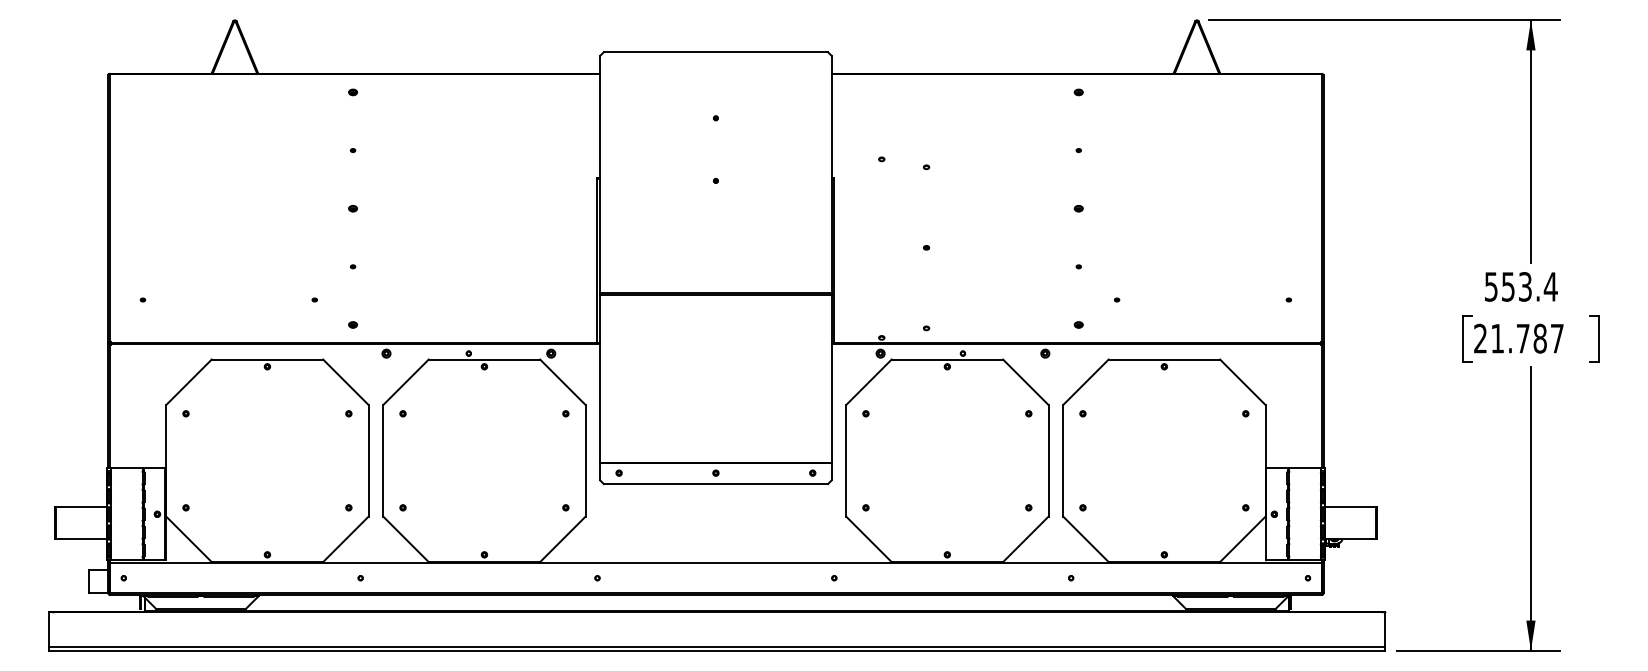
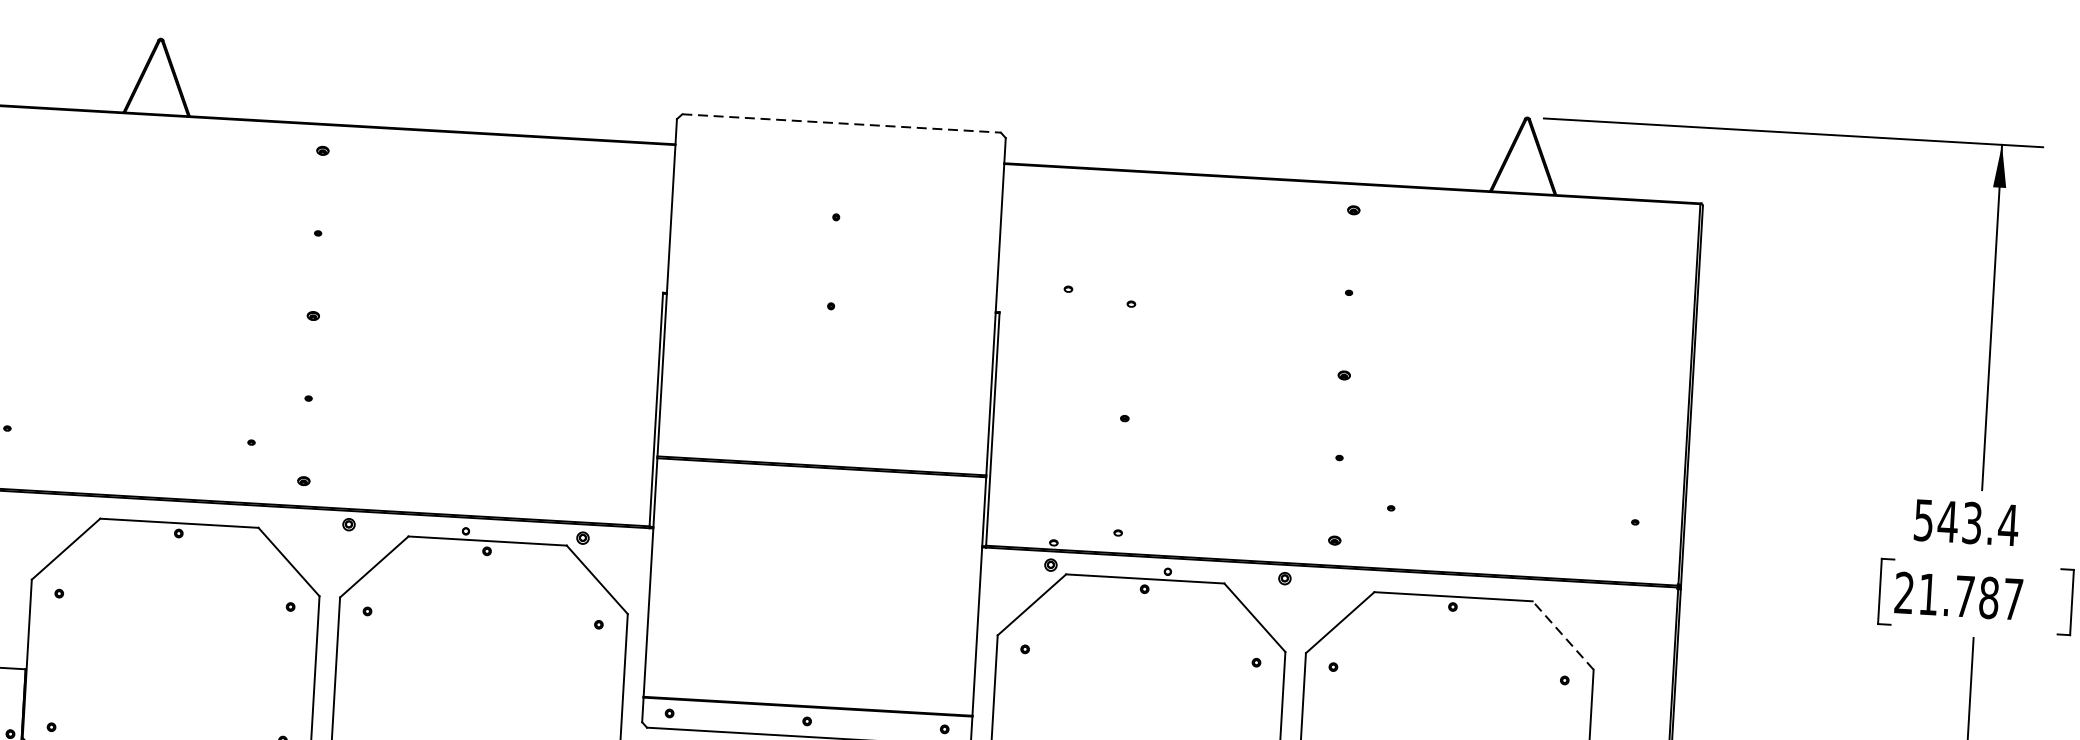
line: (716, 52) -> (842, 123), solid -> dashed
text: (1508, 286) -> (1948, 521), 553.4 -> 543.4
line: (1242, 381) -> (1562, 634), solid -> dashed

